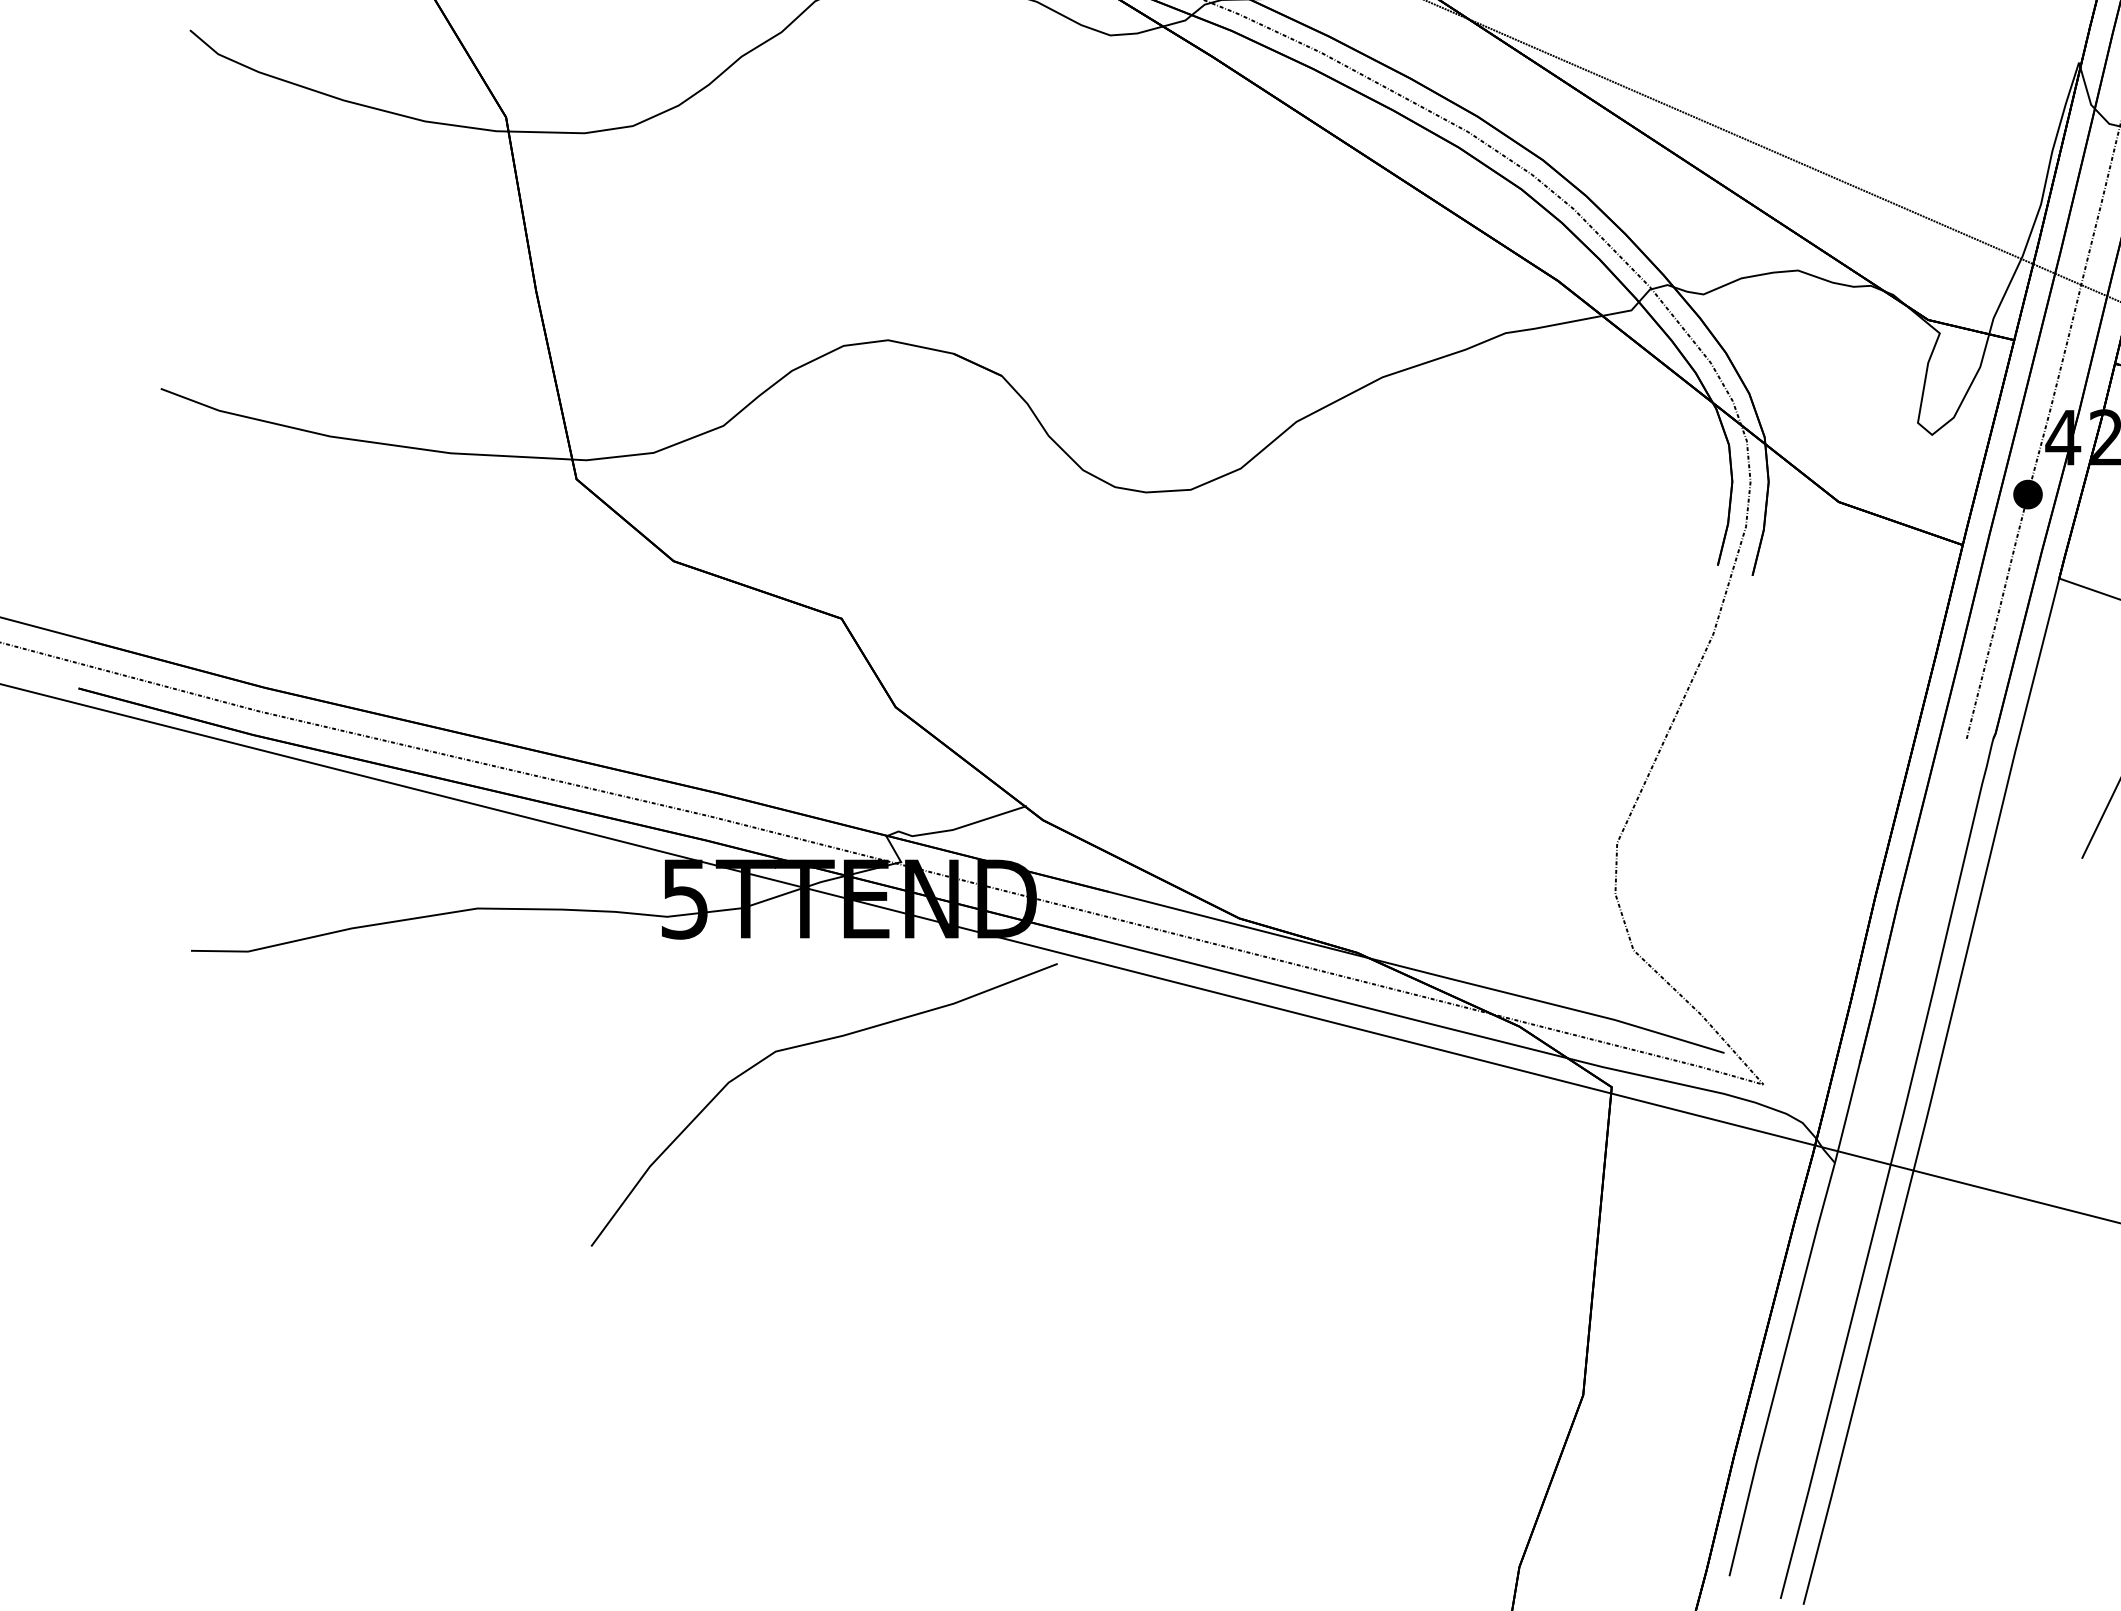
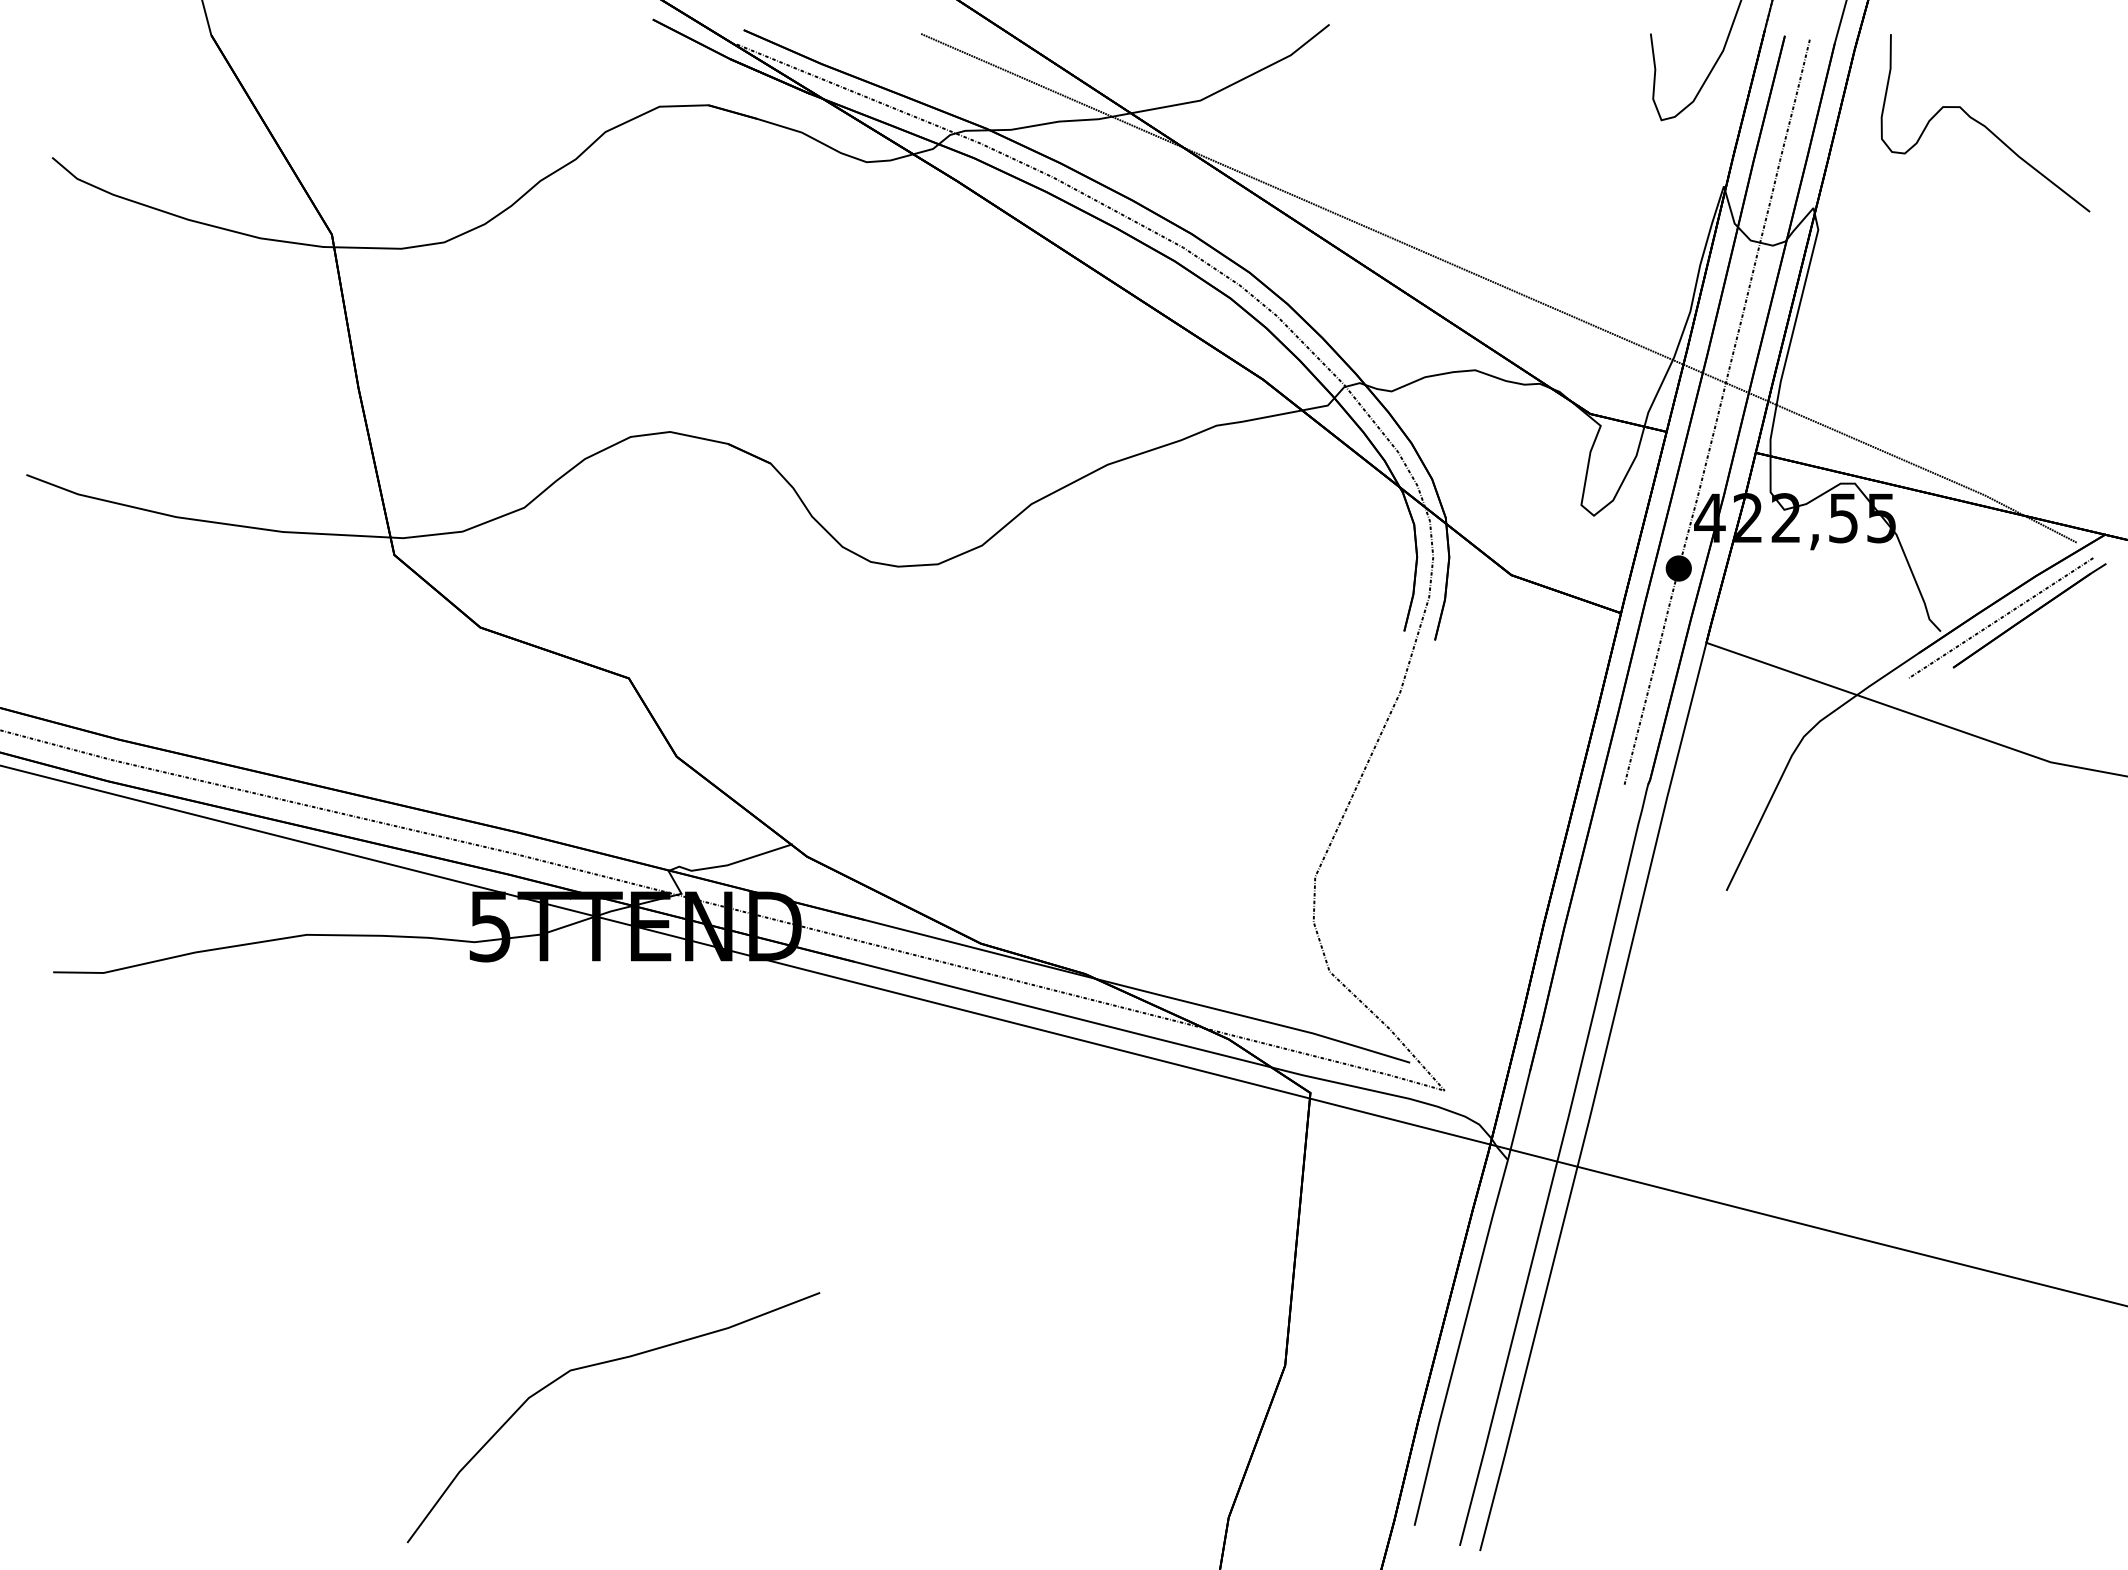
part: (810, 1044) -> (601, 1364), moved

